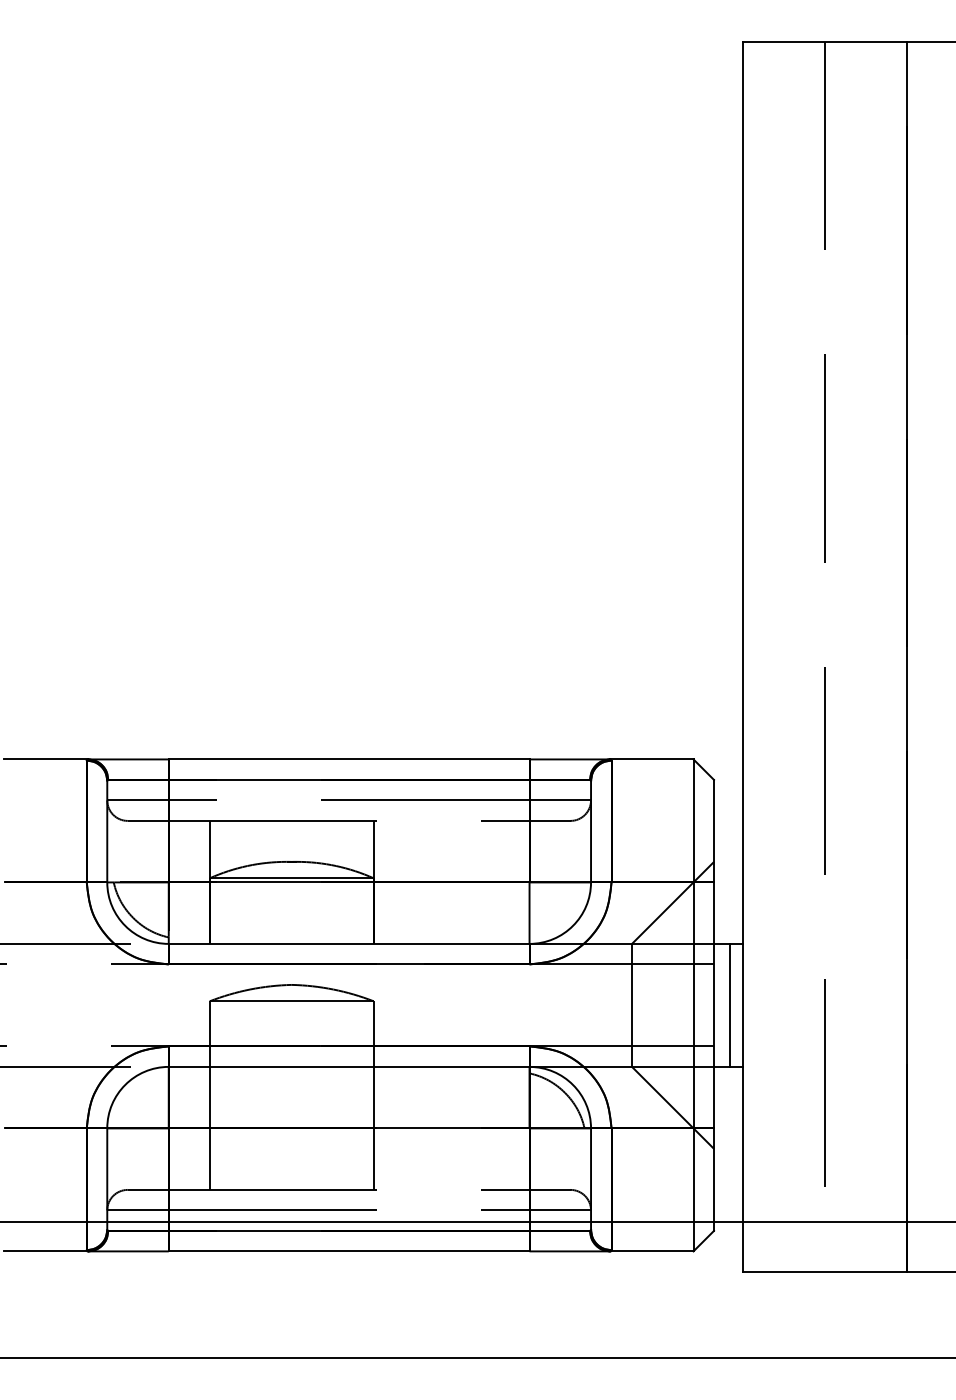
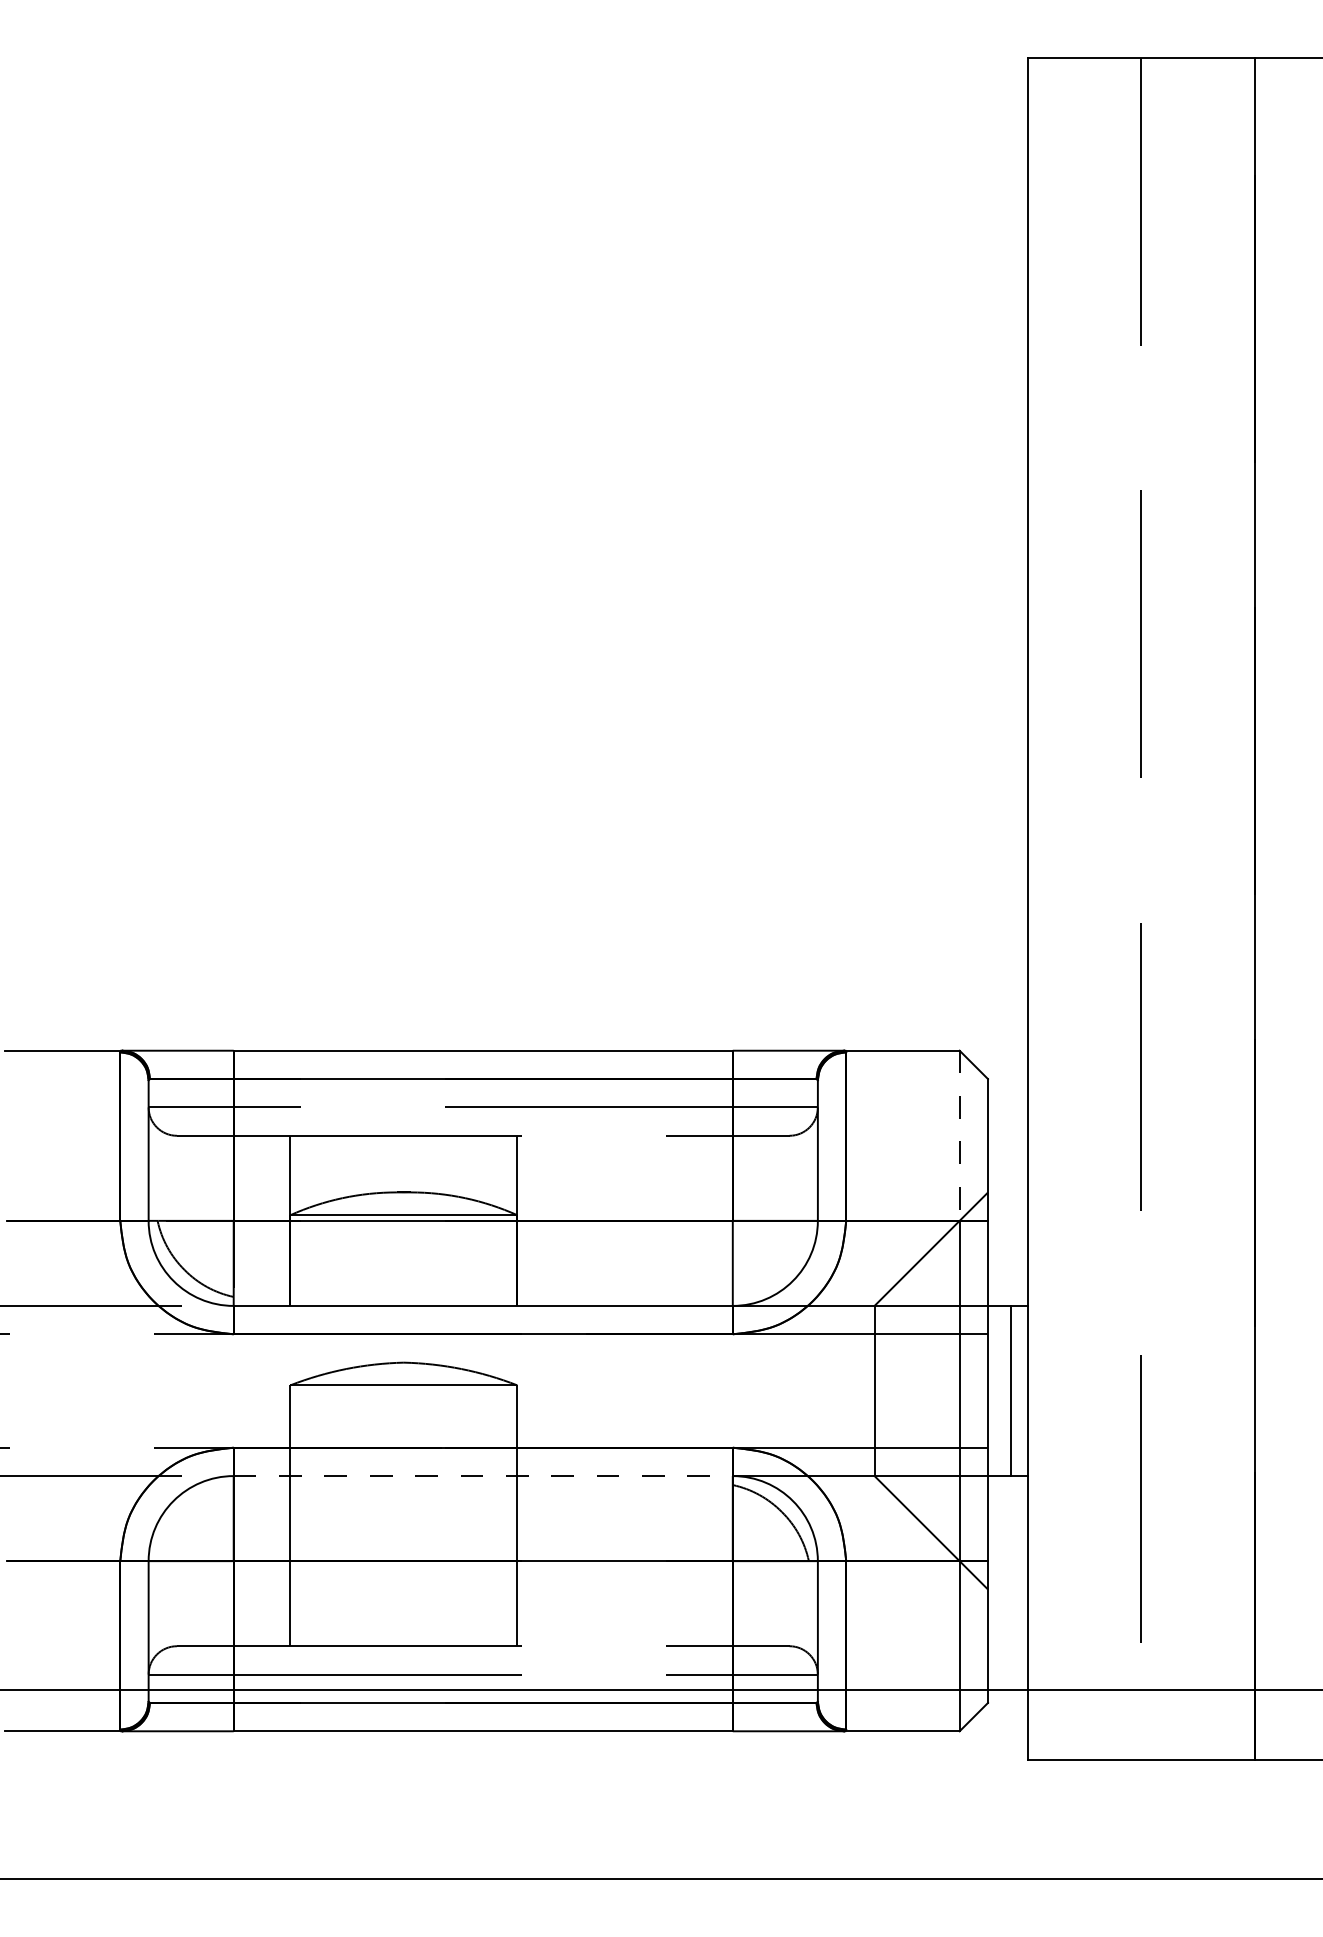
line: (693, 821) -> (959, 1136), solid -> dashed
line: (349, 1066) -> (483, 1475), solid -> dashed

